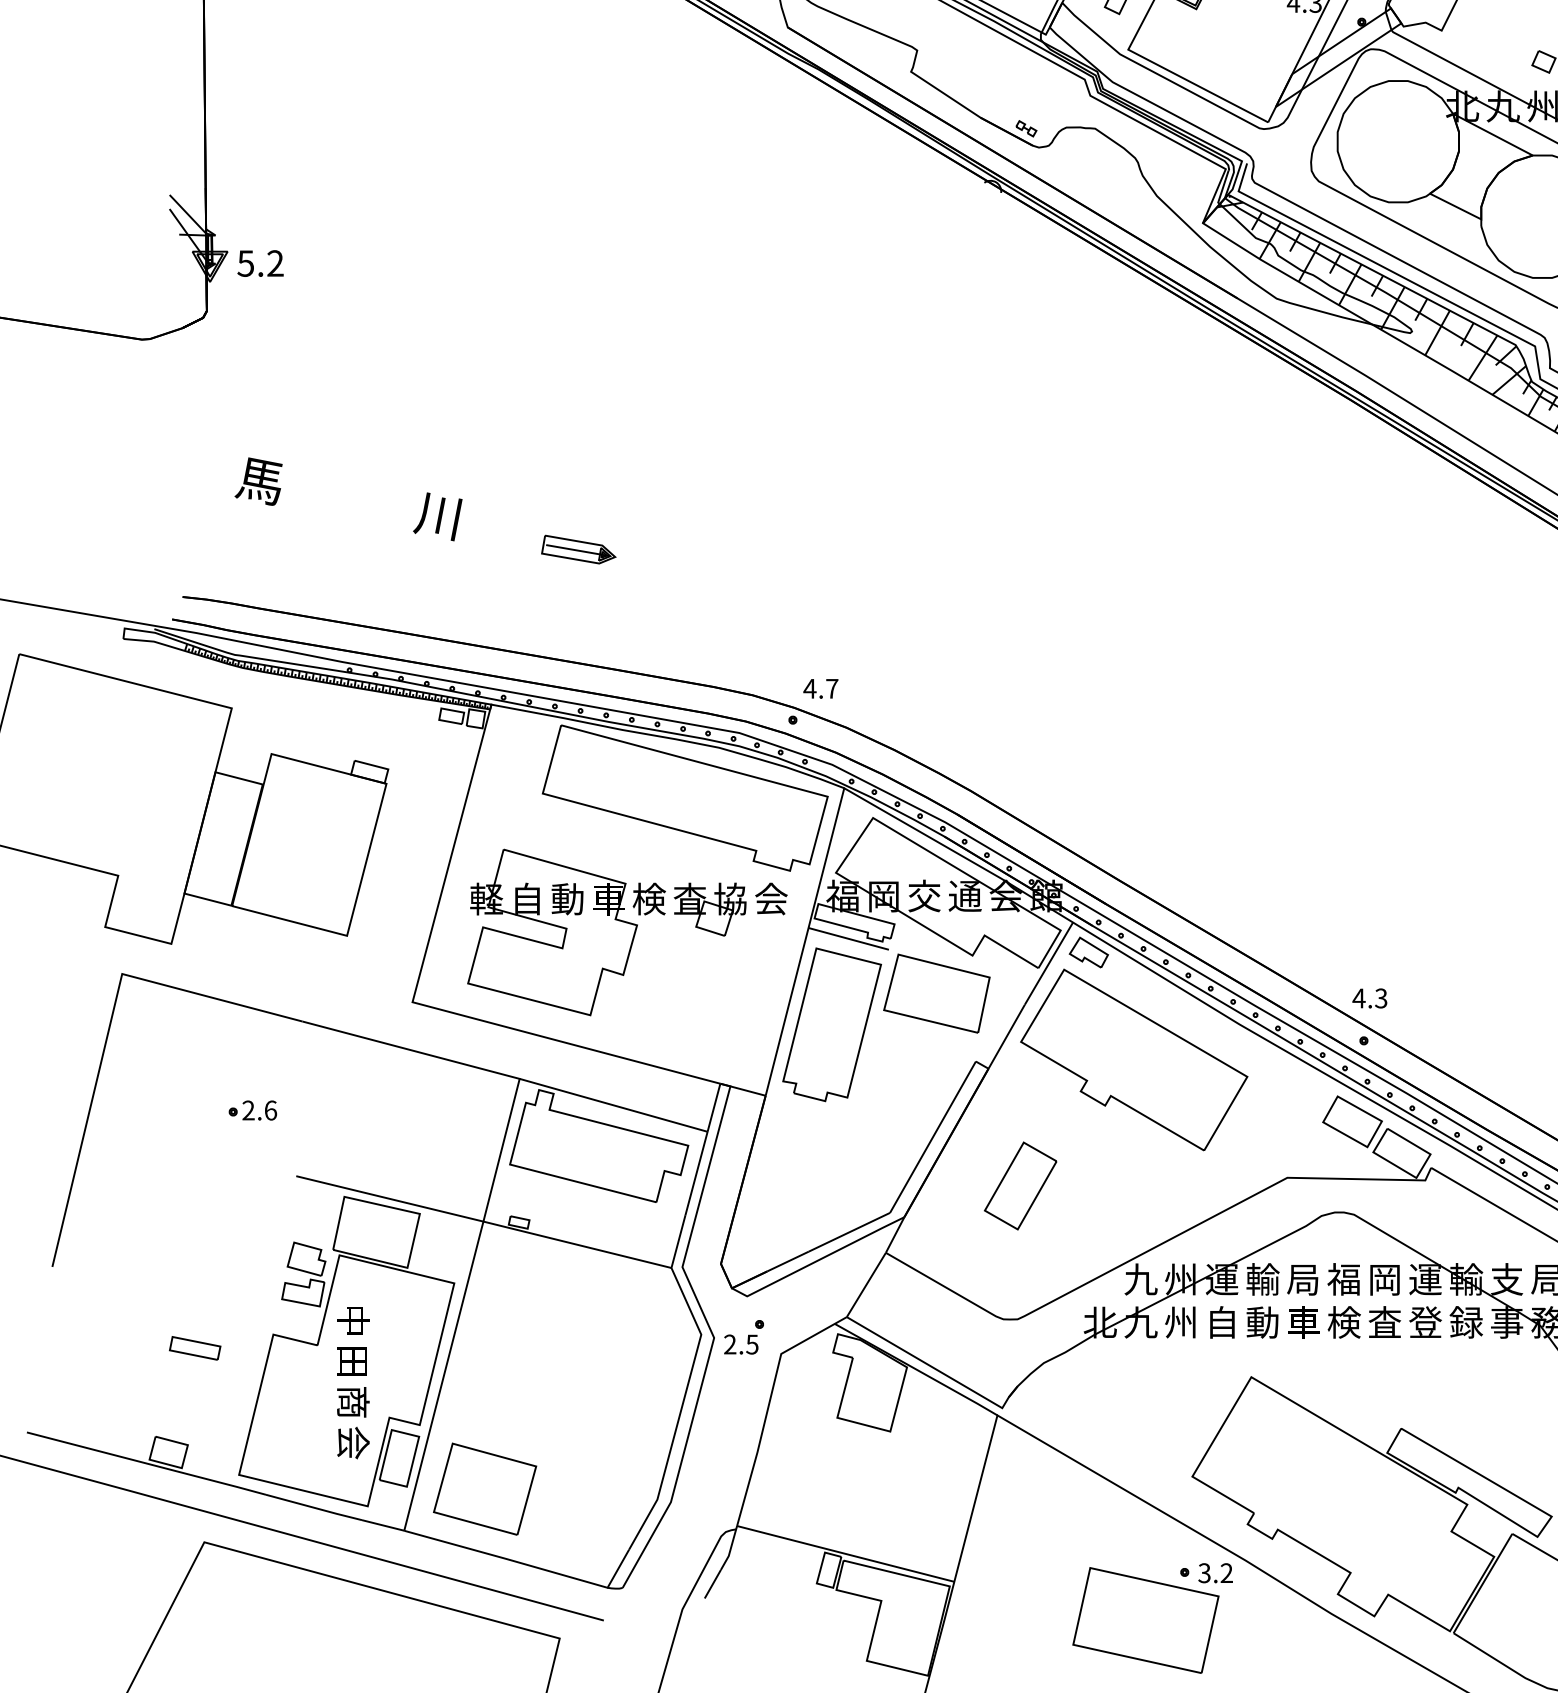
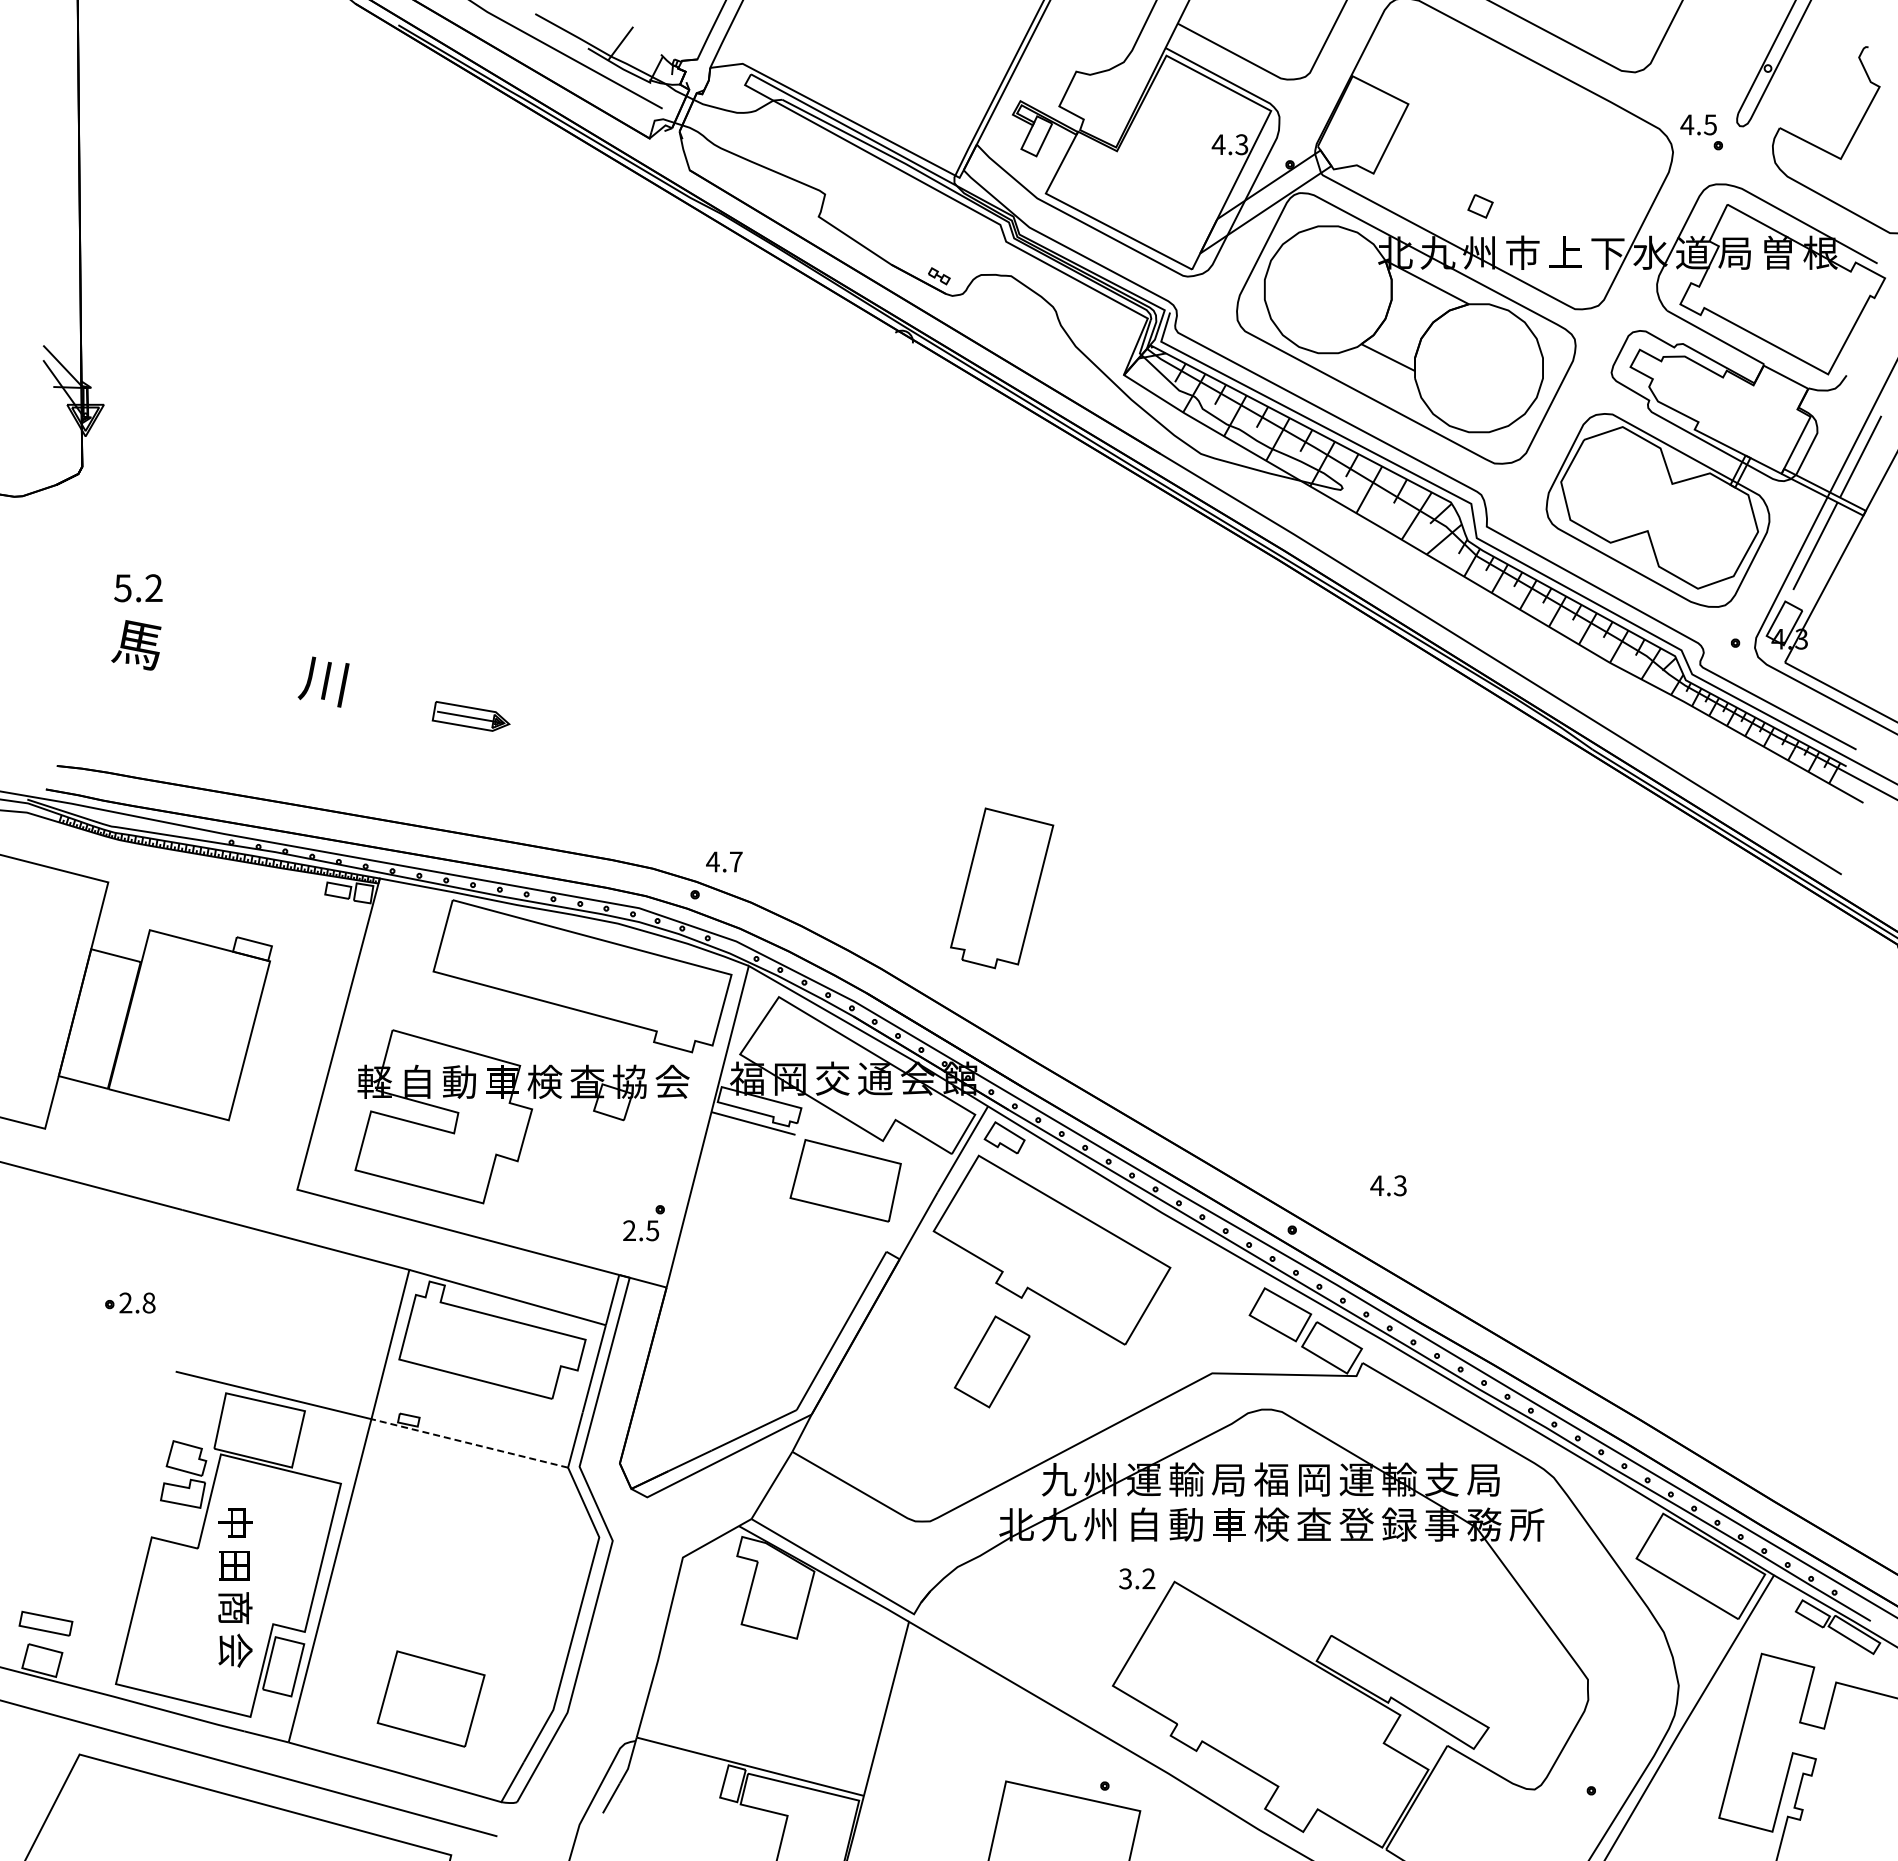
text: (260, 263) -> (138, 588), moved
text: (1369, 998) -> (1388, 1185), moved
part: (832, 1024) -> (1002, 888), moved
text: (270, 1110) -> (148, 1302), 2.6 -> 2.8
part: (1020, 1185) -> (992, 1361), moved
line: (577, 1244) -> (469, 1443), solid -> dashed
part: (743, 1337) -> (643, 1223), moved
part: (194, 1348) -> (45, 1623), moved
part: (484, 1488) -> (430, 1698), moved
text: (1215, 1572) -> (1137, 1578), moved

